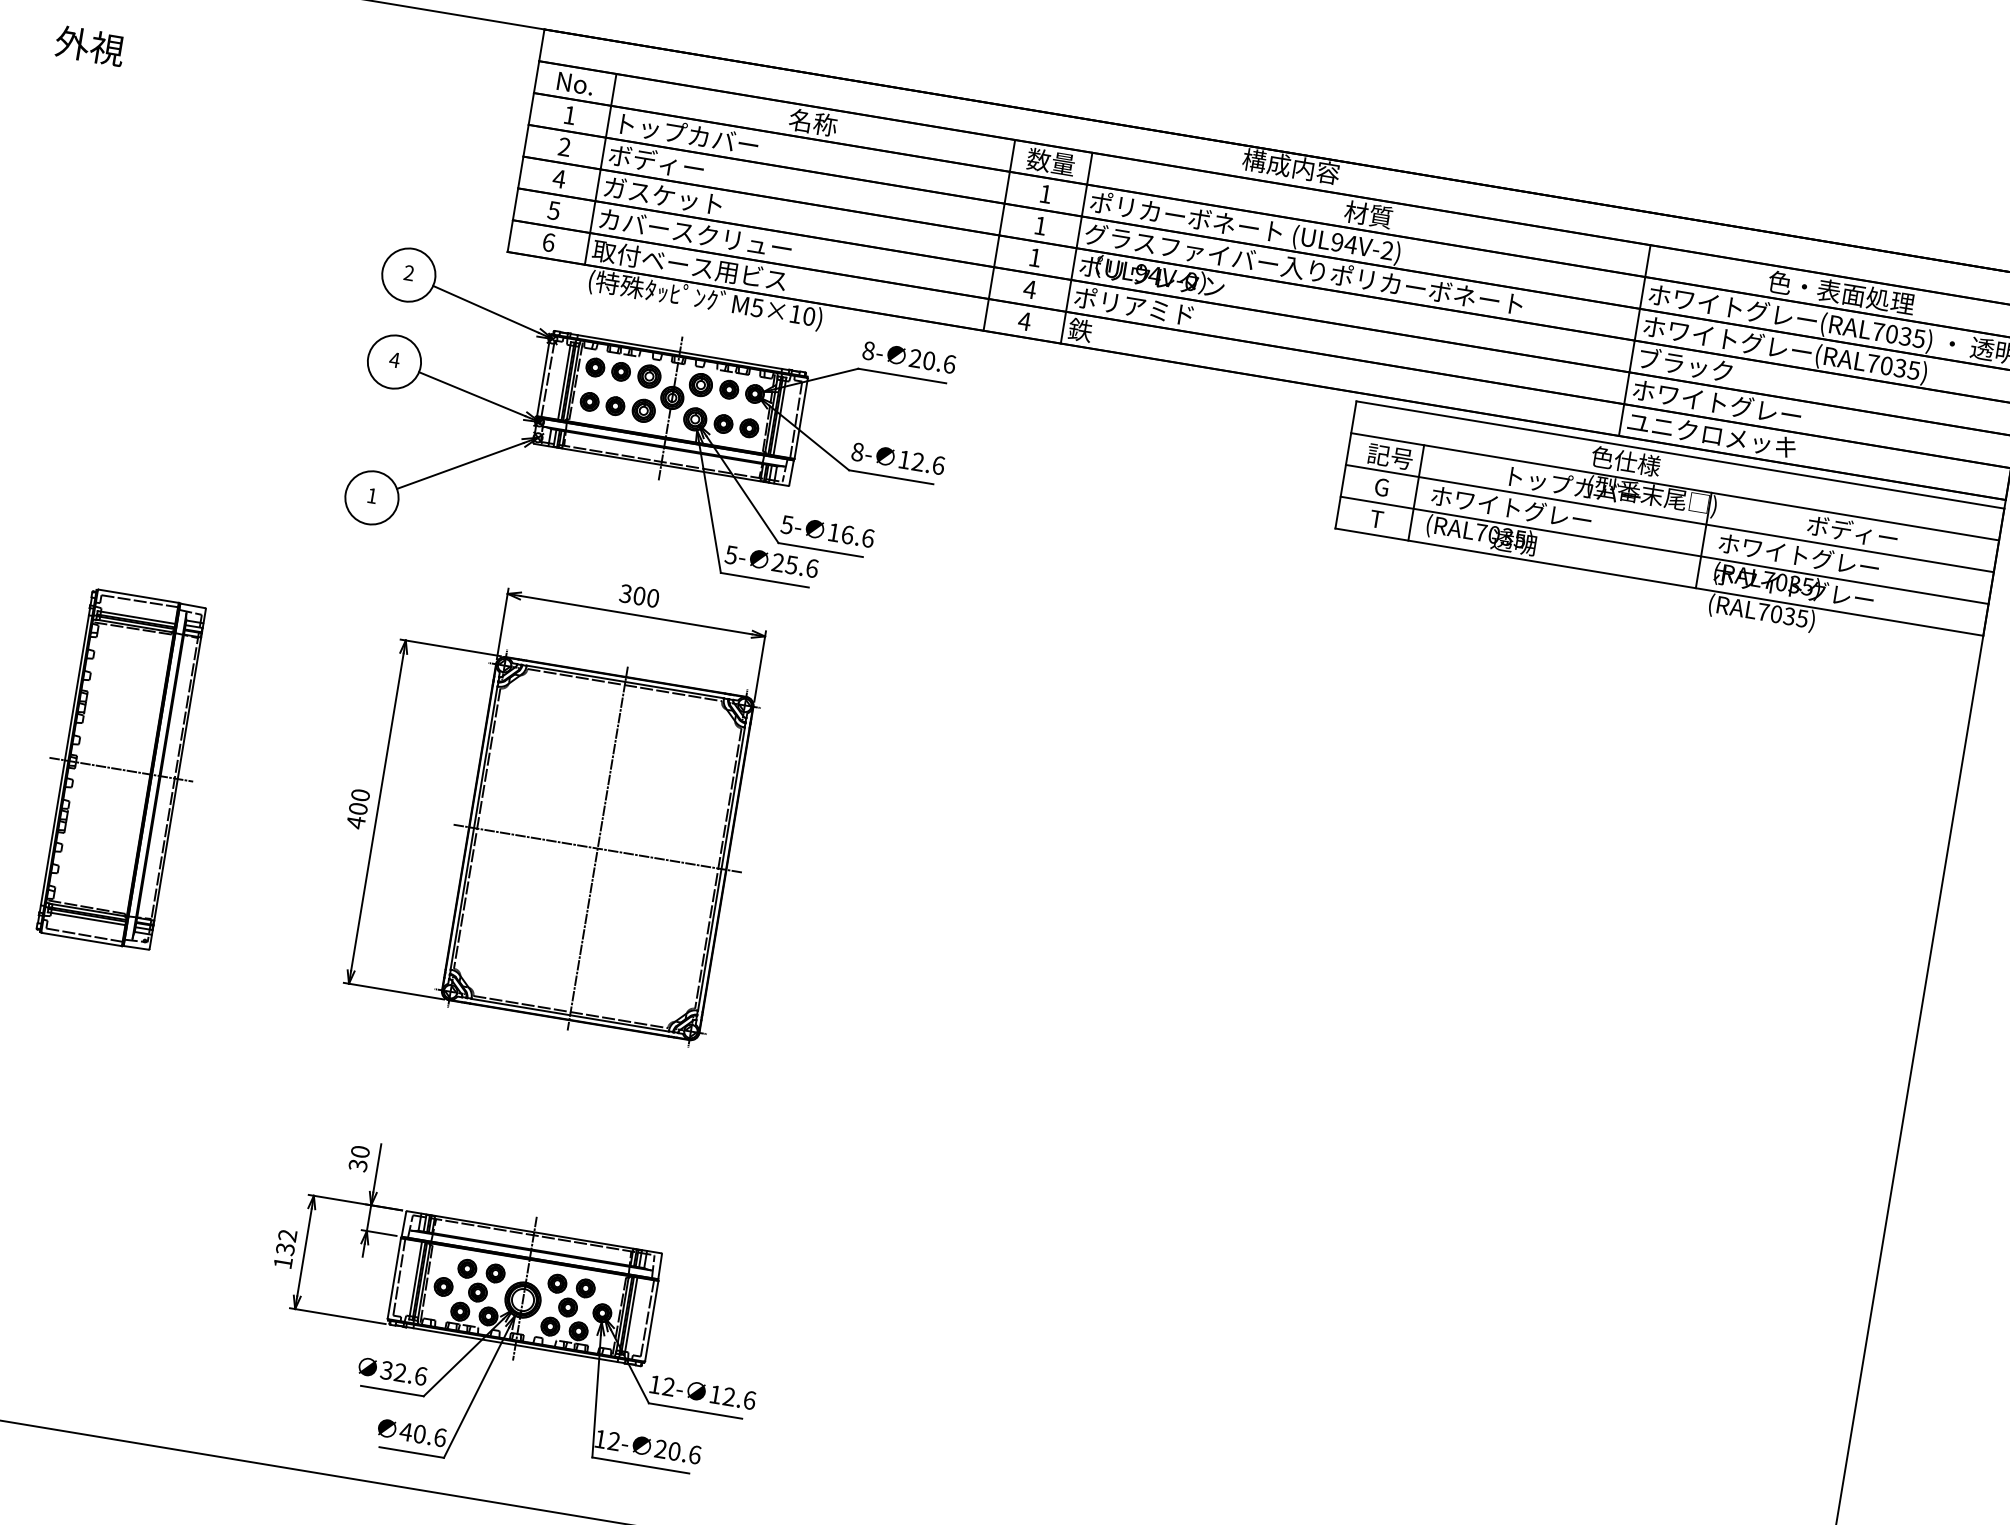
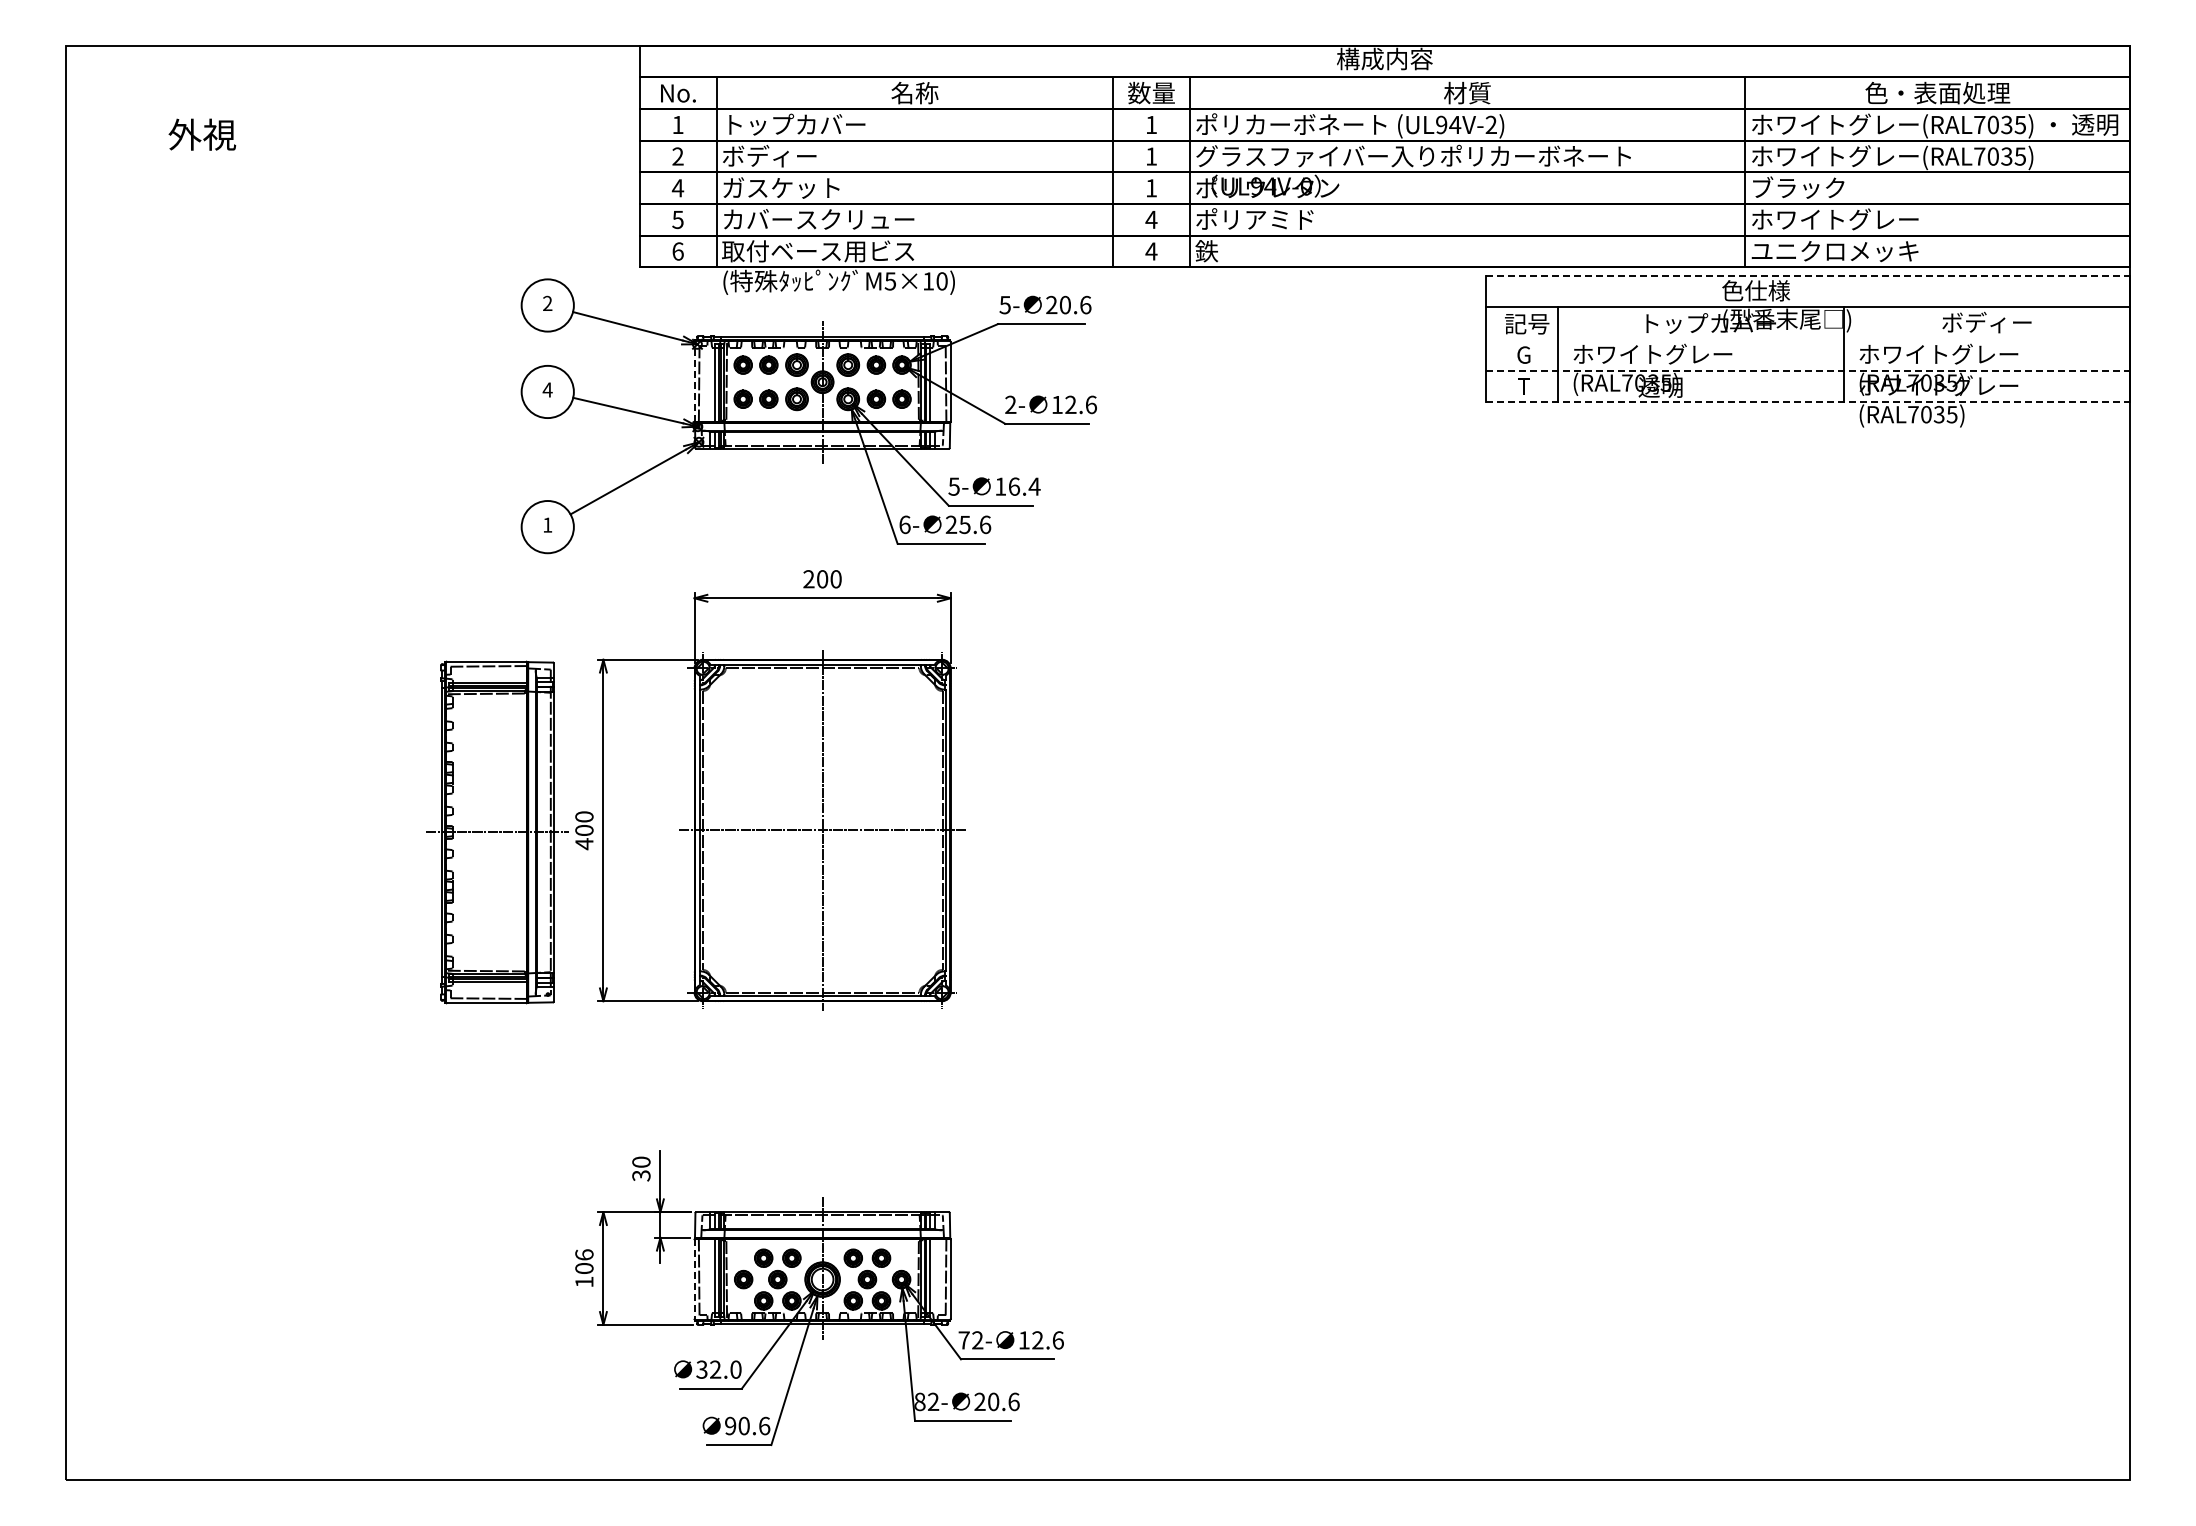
text: (867, 351) -> (1004, 305), 8- -> 5-
line: (543, 375) -> (694, 381), solid -> dashed
text: (857, 451) -> (1010, 404), 8- -> 2-
line: (1681, 454) -> (1808, 275), solid -> dashed
line: (1669, 518) -> (1807, 339), removed
text: (867, 538) -> (1034, 486), 16.6 -> 16.4
line: (1665, 550) -> (1808, 370), solid -> dashed
text: (730, 554) -> (904, 524), 5- -> 6-
line: (1660, 582) -> (1808, 402), solid -> dashed
text: (625, 593) -> (808, 579), 300 -> 200
part: (121, 769) -> (497, 832), moved
text: (286, 1242) -> (584, 1261), 132 -> 106
line: (394, 1278) -> (694, 1279), solid -> dashed
text: (420, 1375) -> (735, 1369), 32.6 -> 32.0
text: (654, 1384) -> (963, 1340), 12- -> 72-
text: (406, 1431) -> (730, 1425), 40.6 -> 90.6
text: (600, 1438) -> (919, 1401), 12- -> 82-

